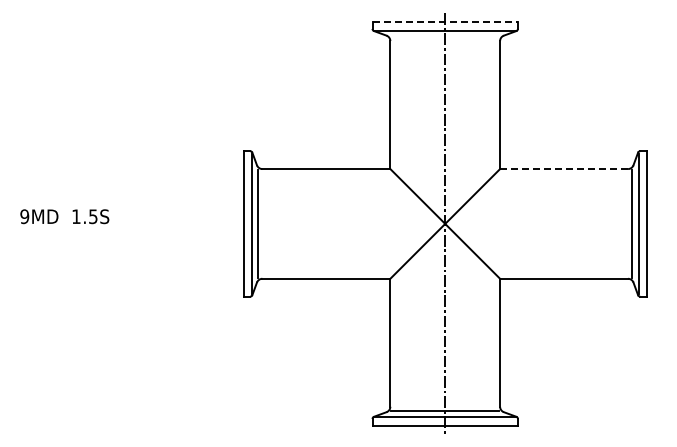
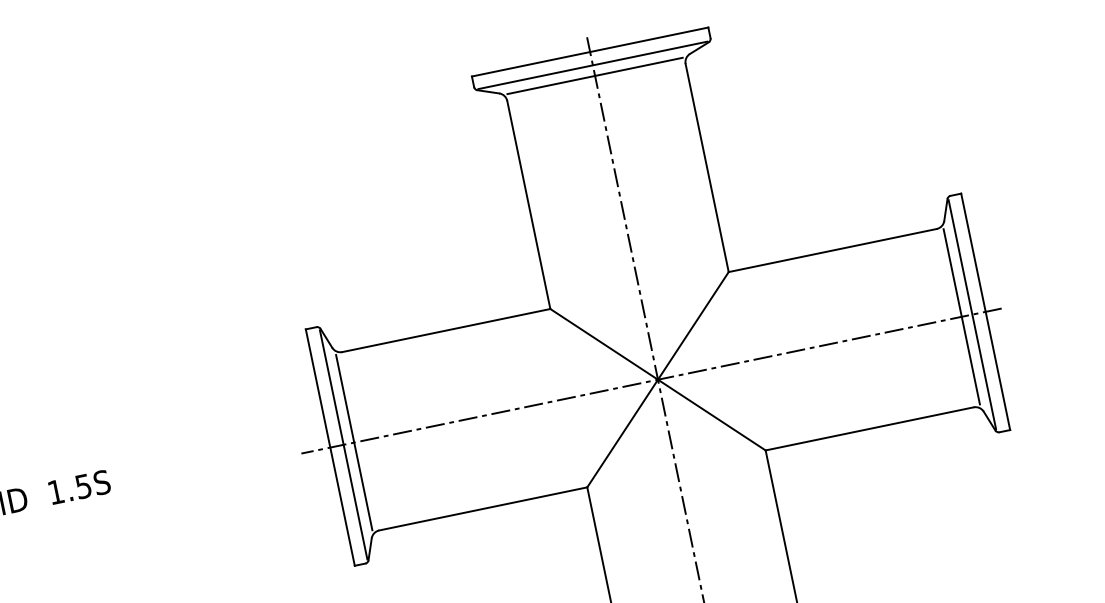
line: (445, 22) -> (590, 52), dashed -> solid
line: (445, 37) -> (595, 76), added
line: (564, 169) -> (833, 251), dashed -> solid
line: (440, 223) -> (650, 380), added

